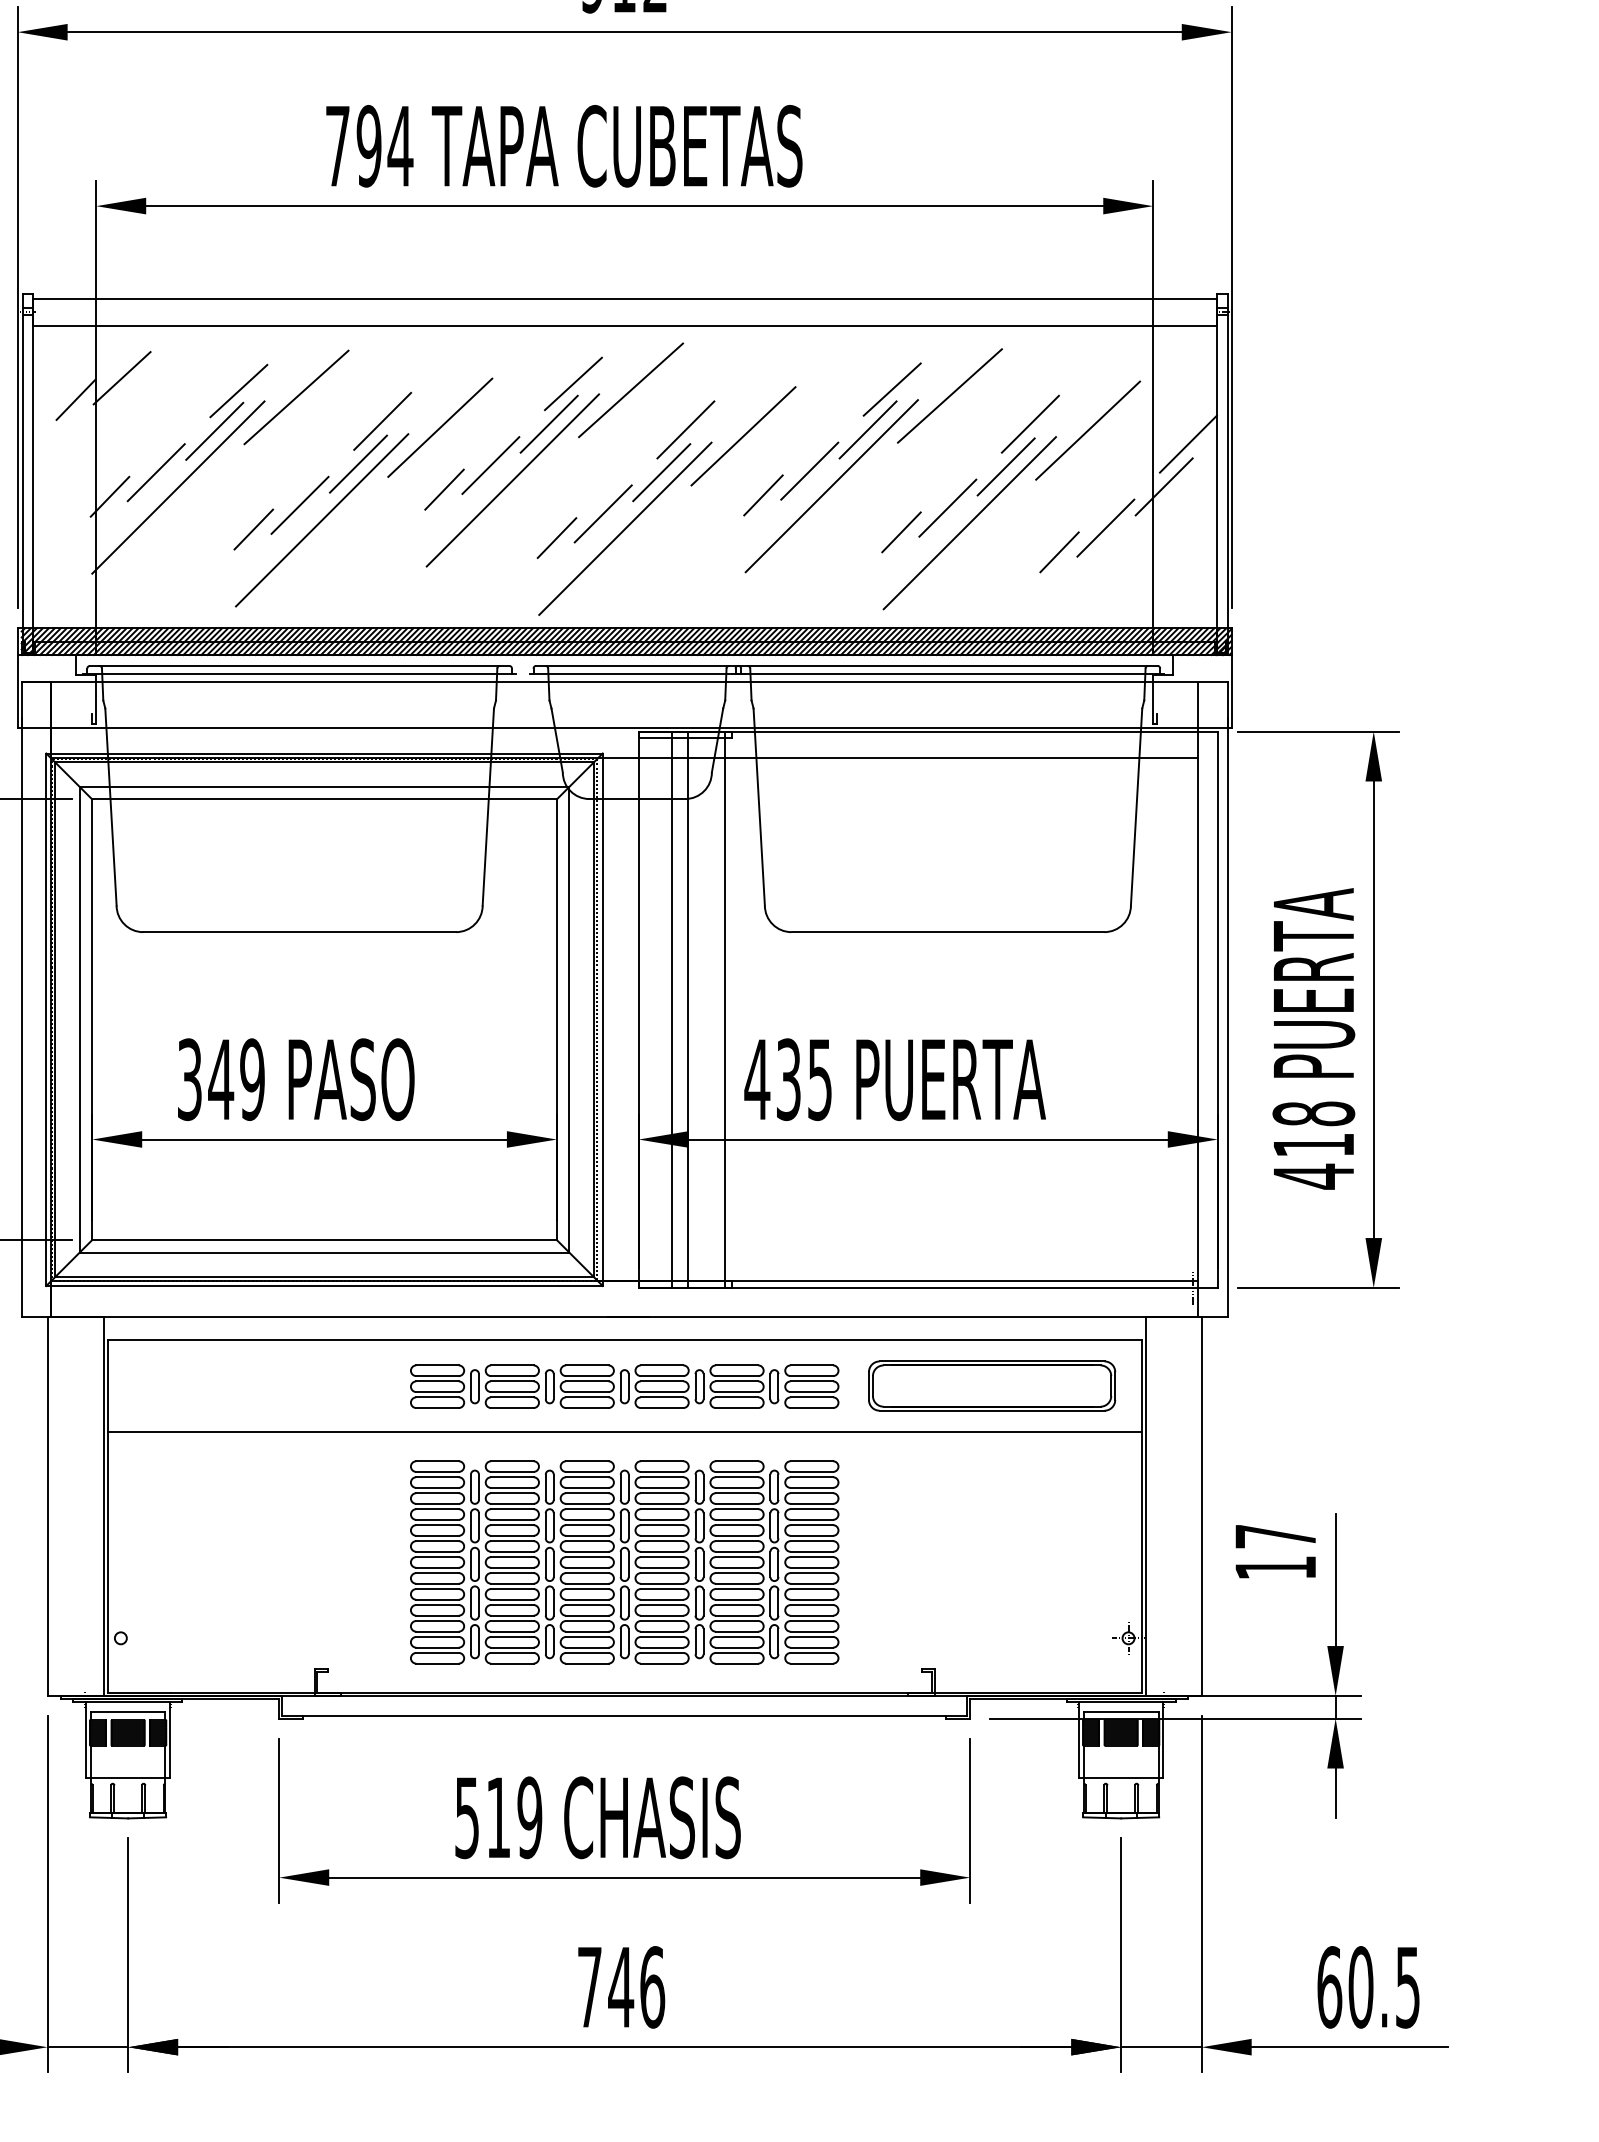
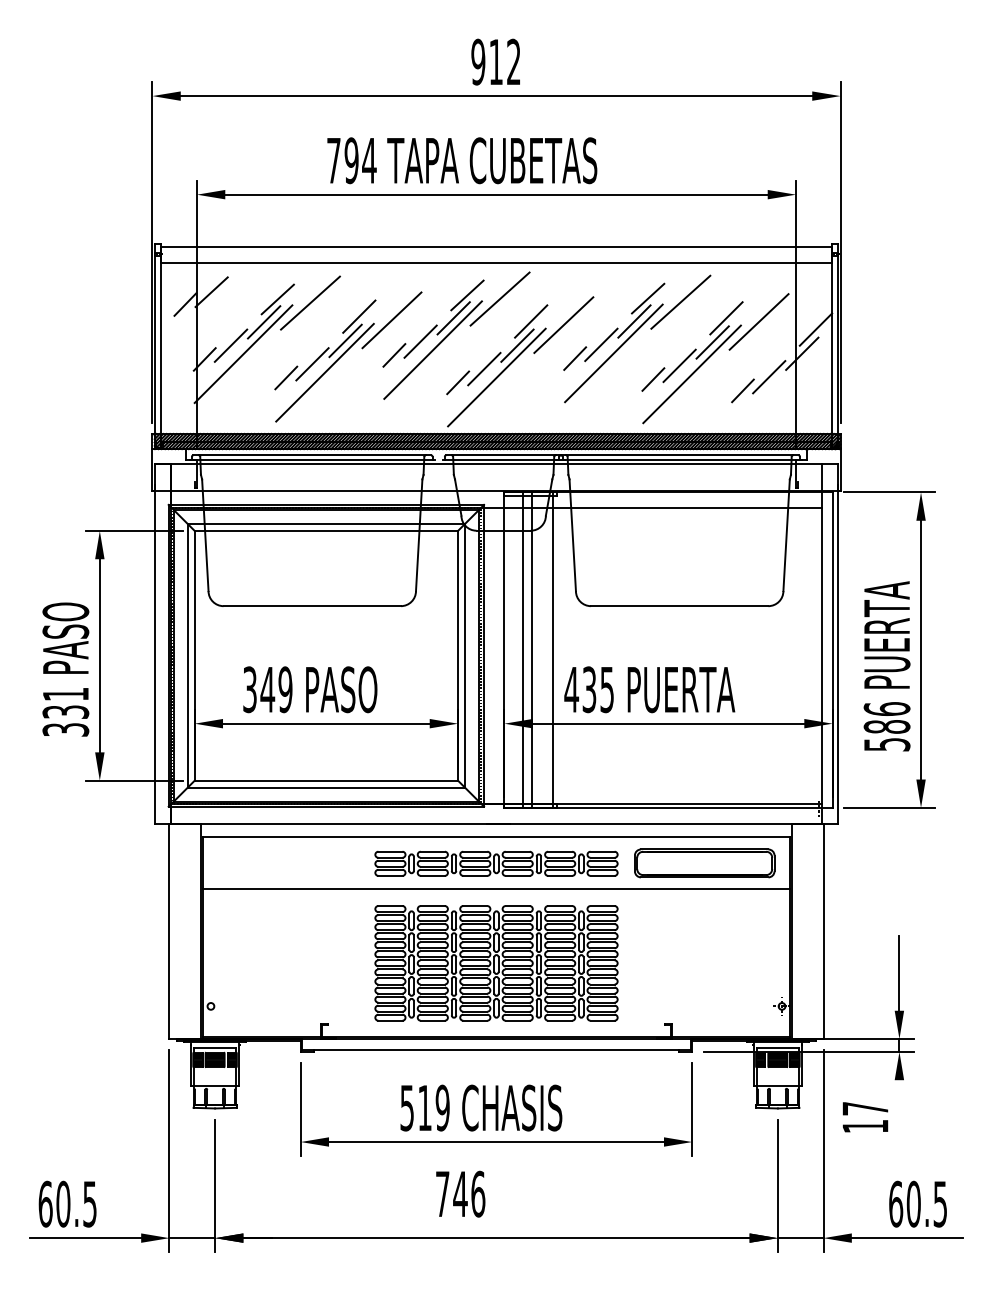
text: (1312, 1146) -> (886, 727), 418 -> 586
text: (1275, 1552) -> (865, 1117), moved
line: (1335, 1793) -> (899, 1094), removed
text: (621, 1986) -> (460, 1193), moved

